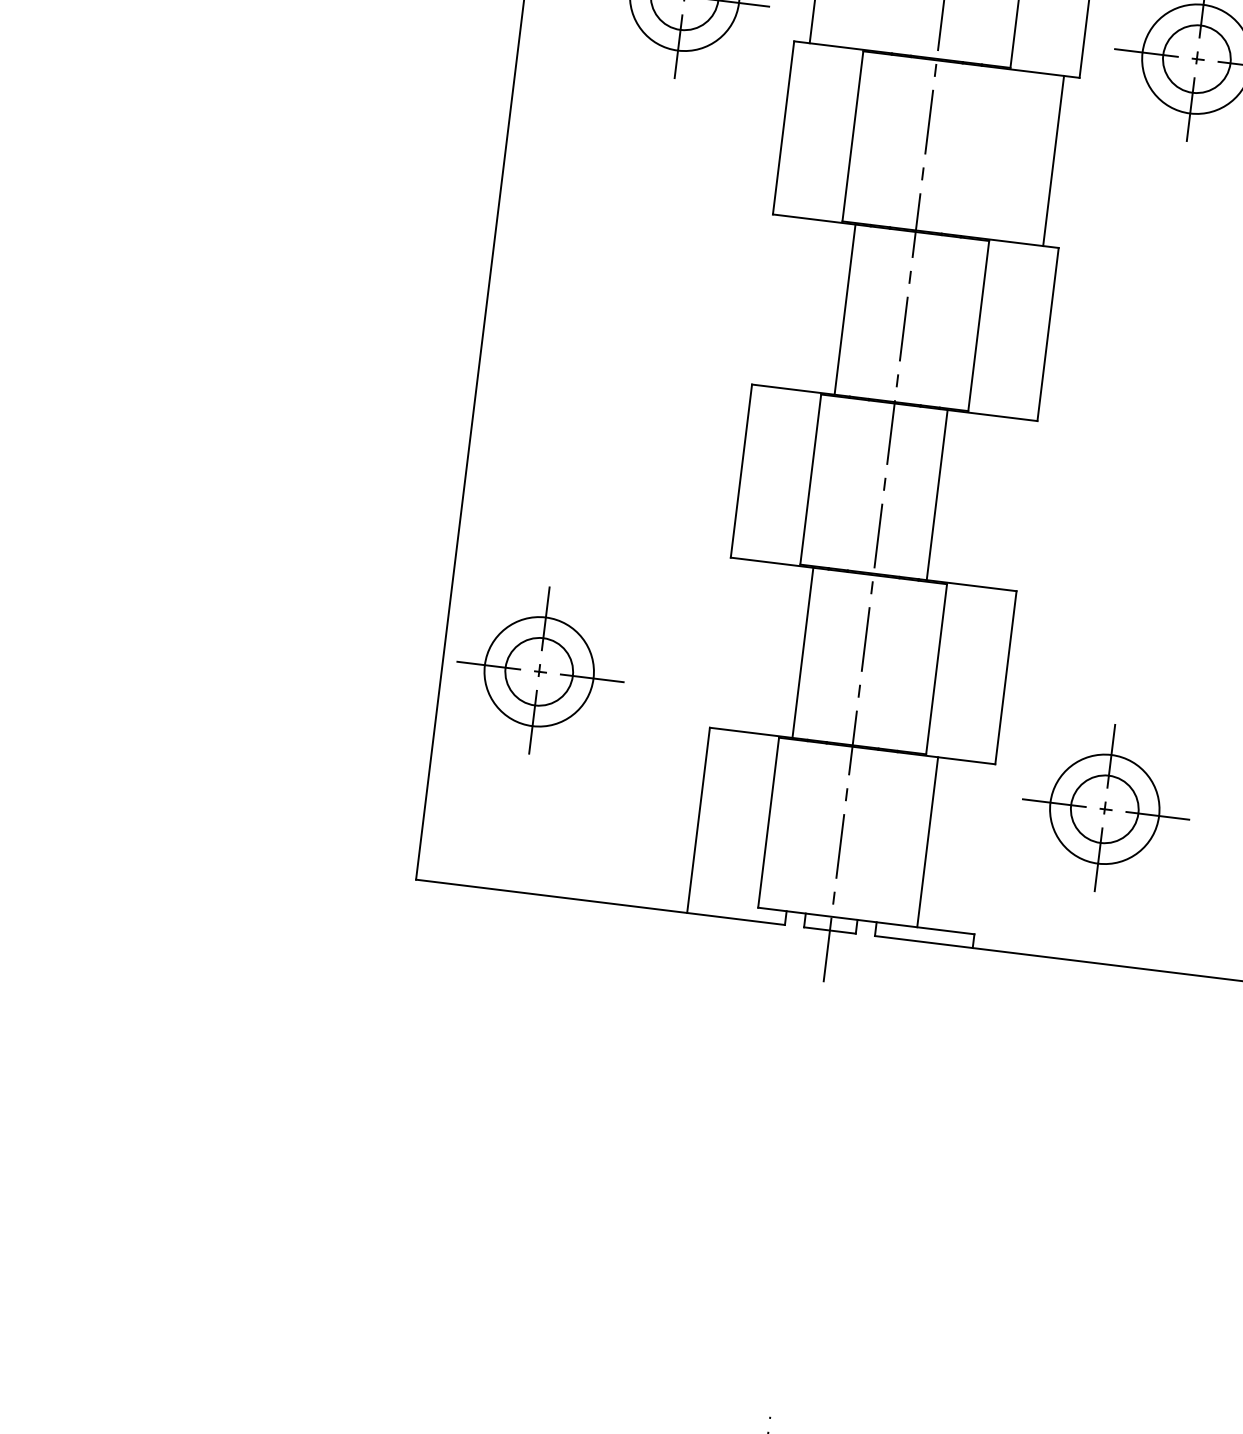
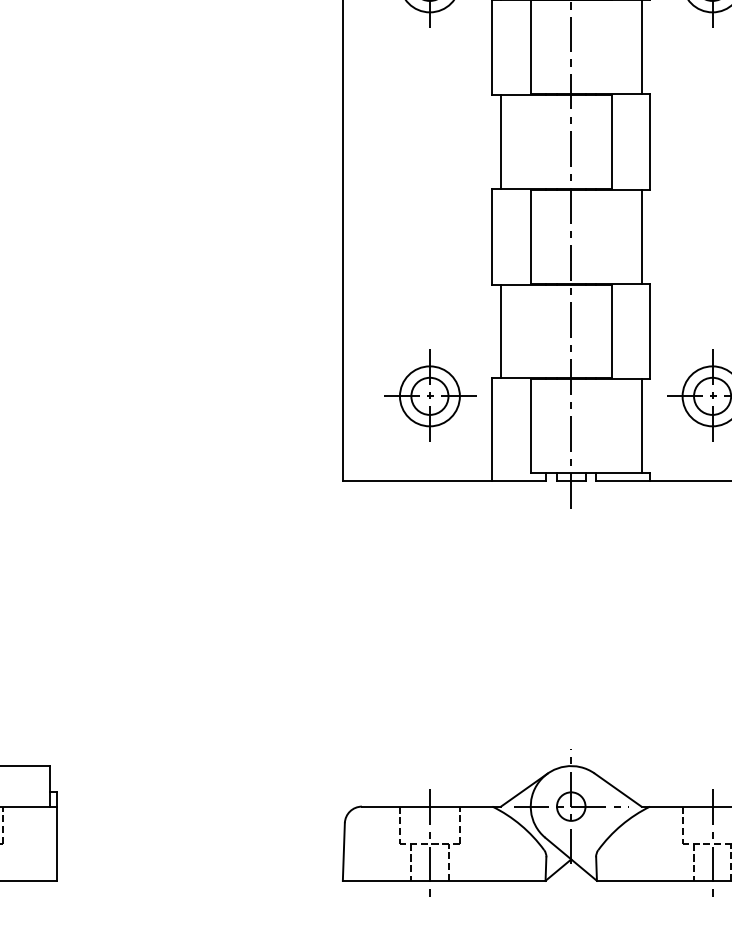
line: (846, 308) -> (501, 141), moved
line: (937, 494) -> (641, 236), moved
line: (803, 653) -> (501, 331), moved
part: (540, 670) -> (430, 395), moved
line: (927, 841) -> (641, 425), moved

